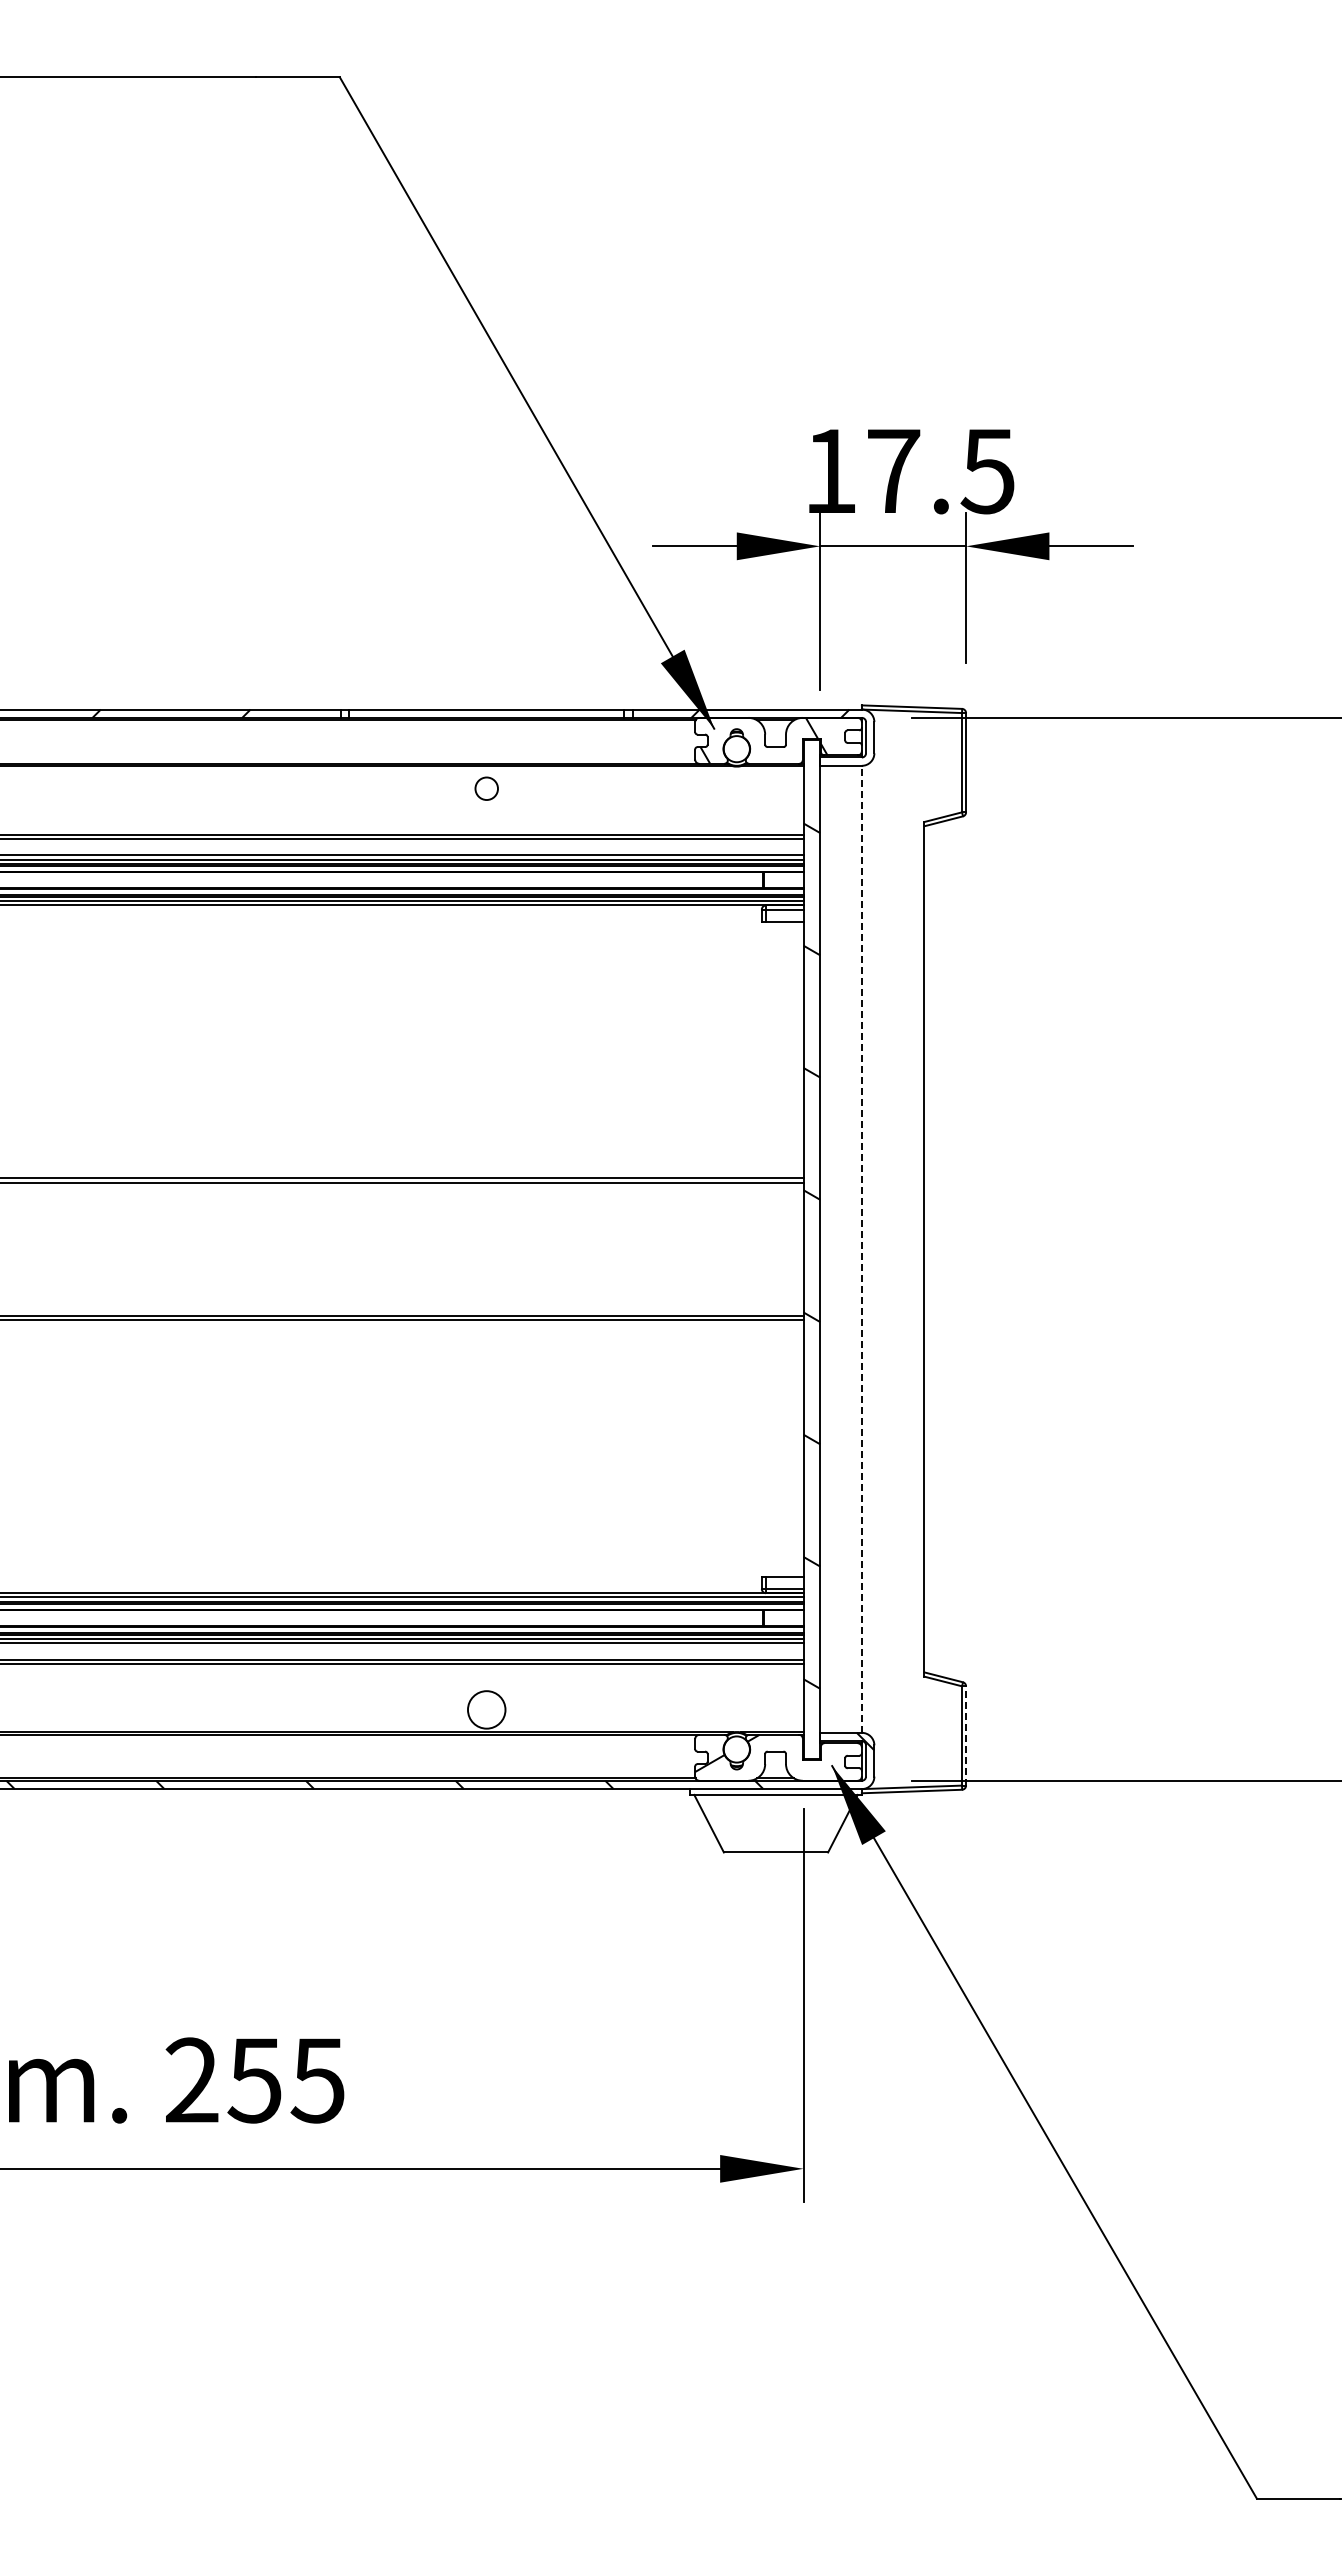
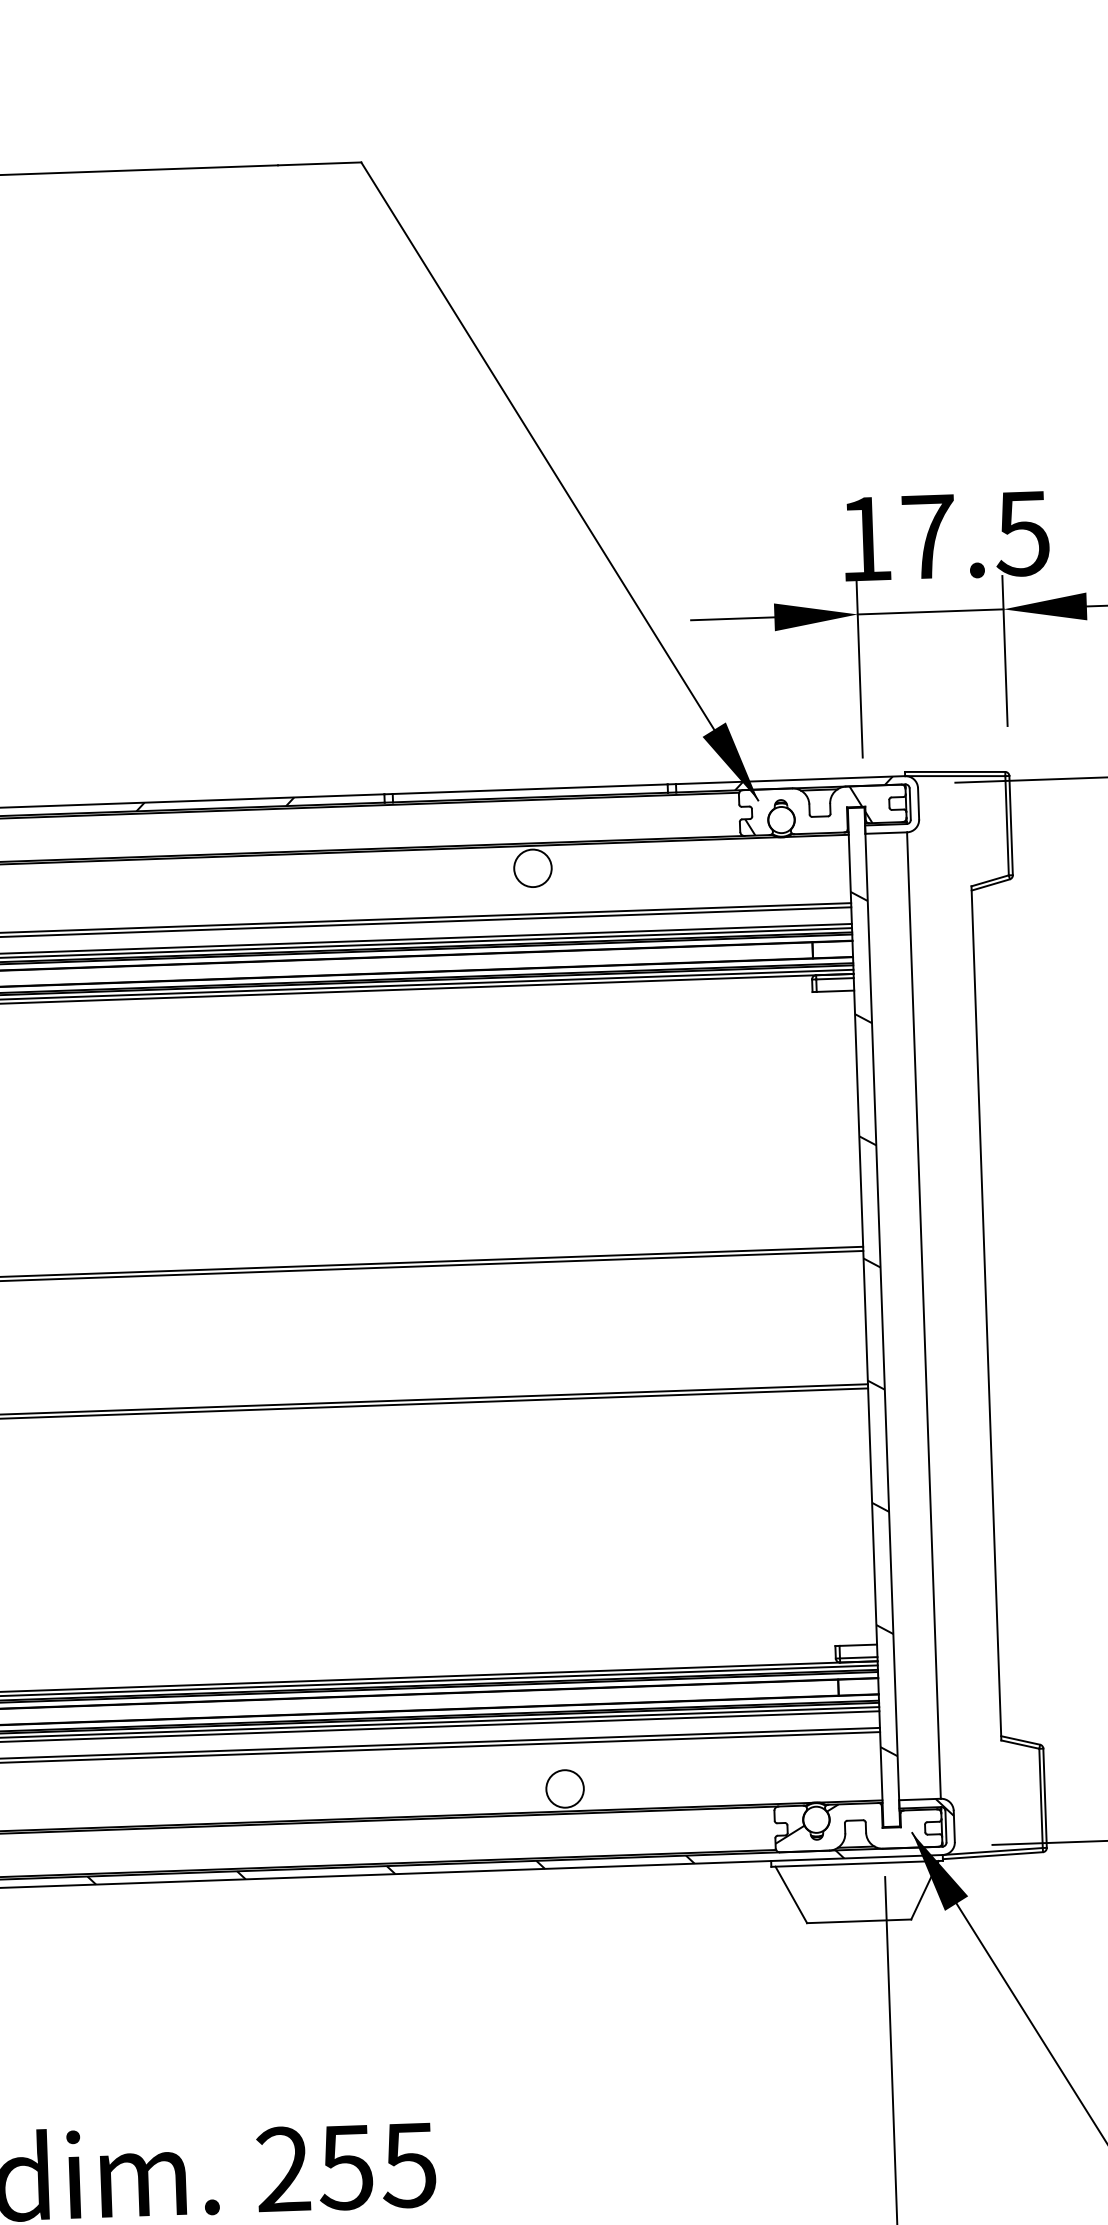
circle: (486, 788) -> (532, 868), size x1.67
line: (861, 1249) -> (923, 1315), dashed -> solid
line: (966, 1735) -> (1045, 1797), dashed -> solid

